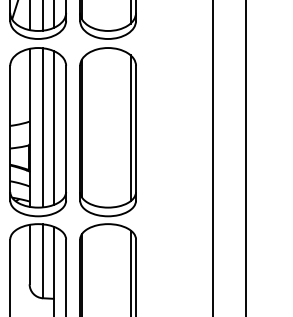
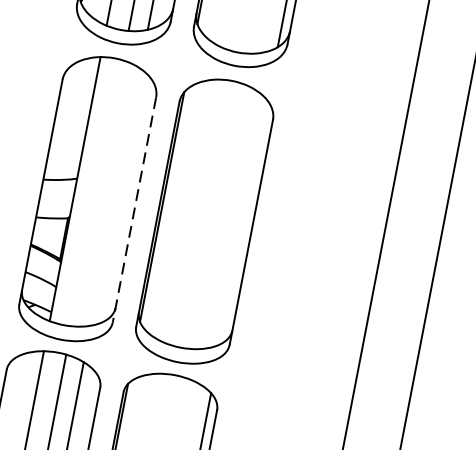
line: (42, 127) -> (96, 192), removed
line: (53, 127) -> (115, 196), removed
line: (130, 128) -> (243, 222), removed
line: (66, 133) -> (134, 210), solid -> dashed

